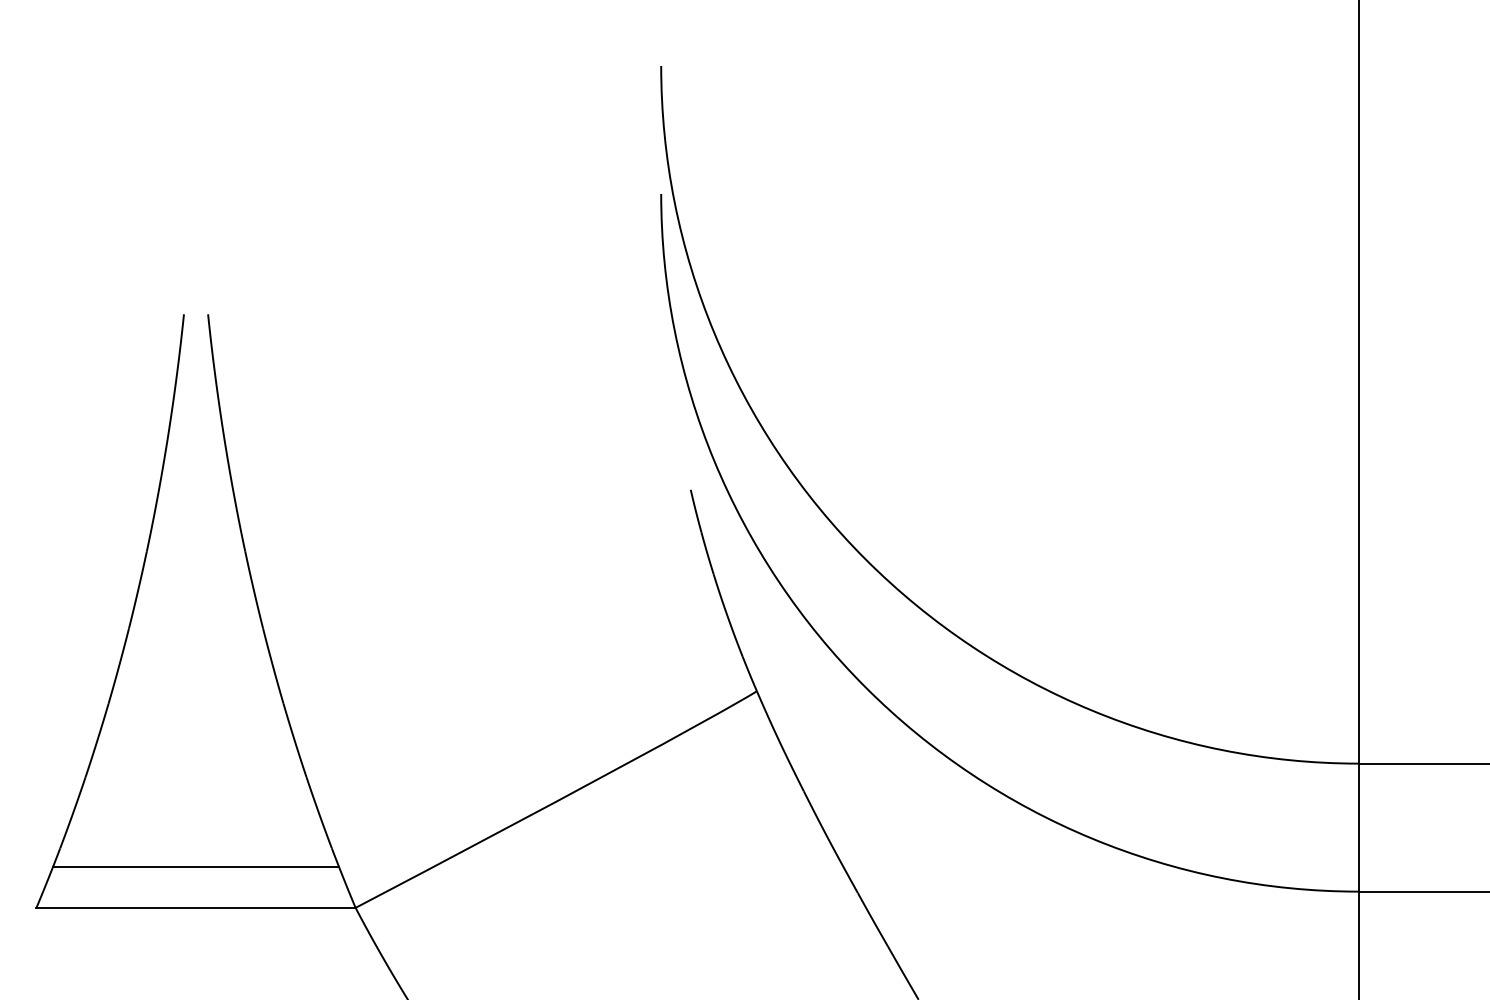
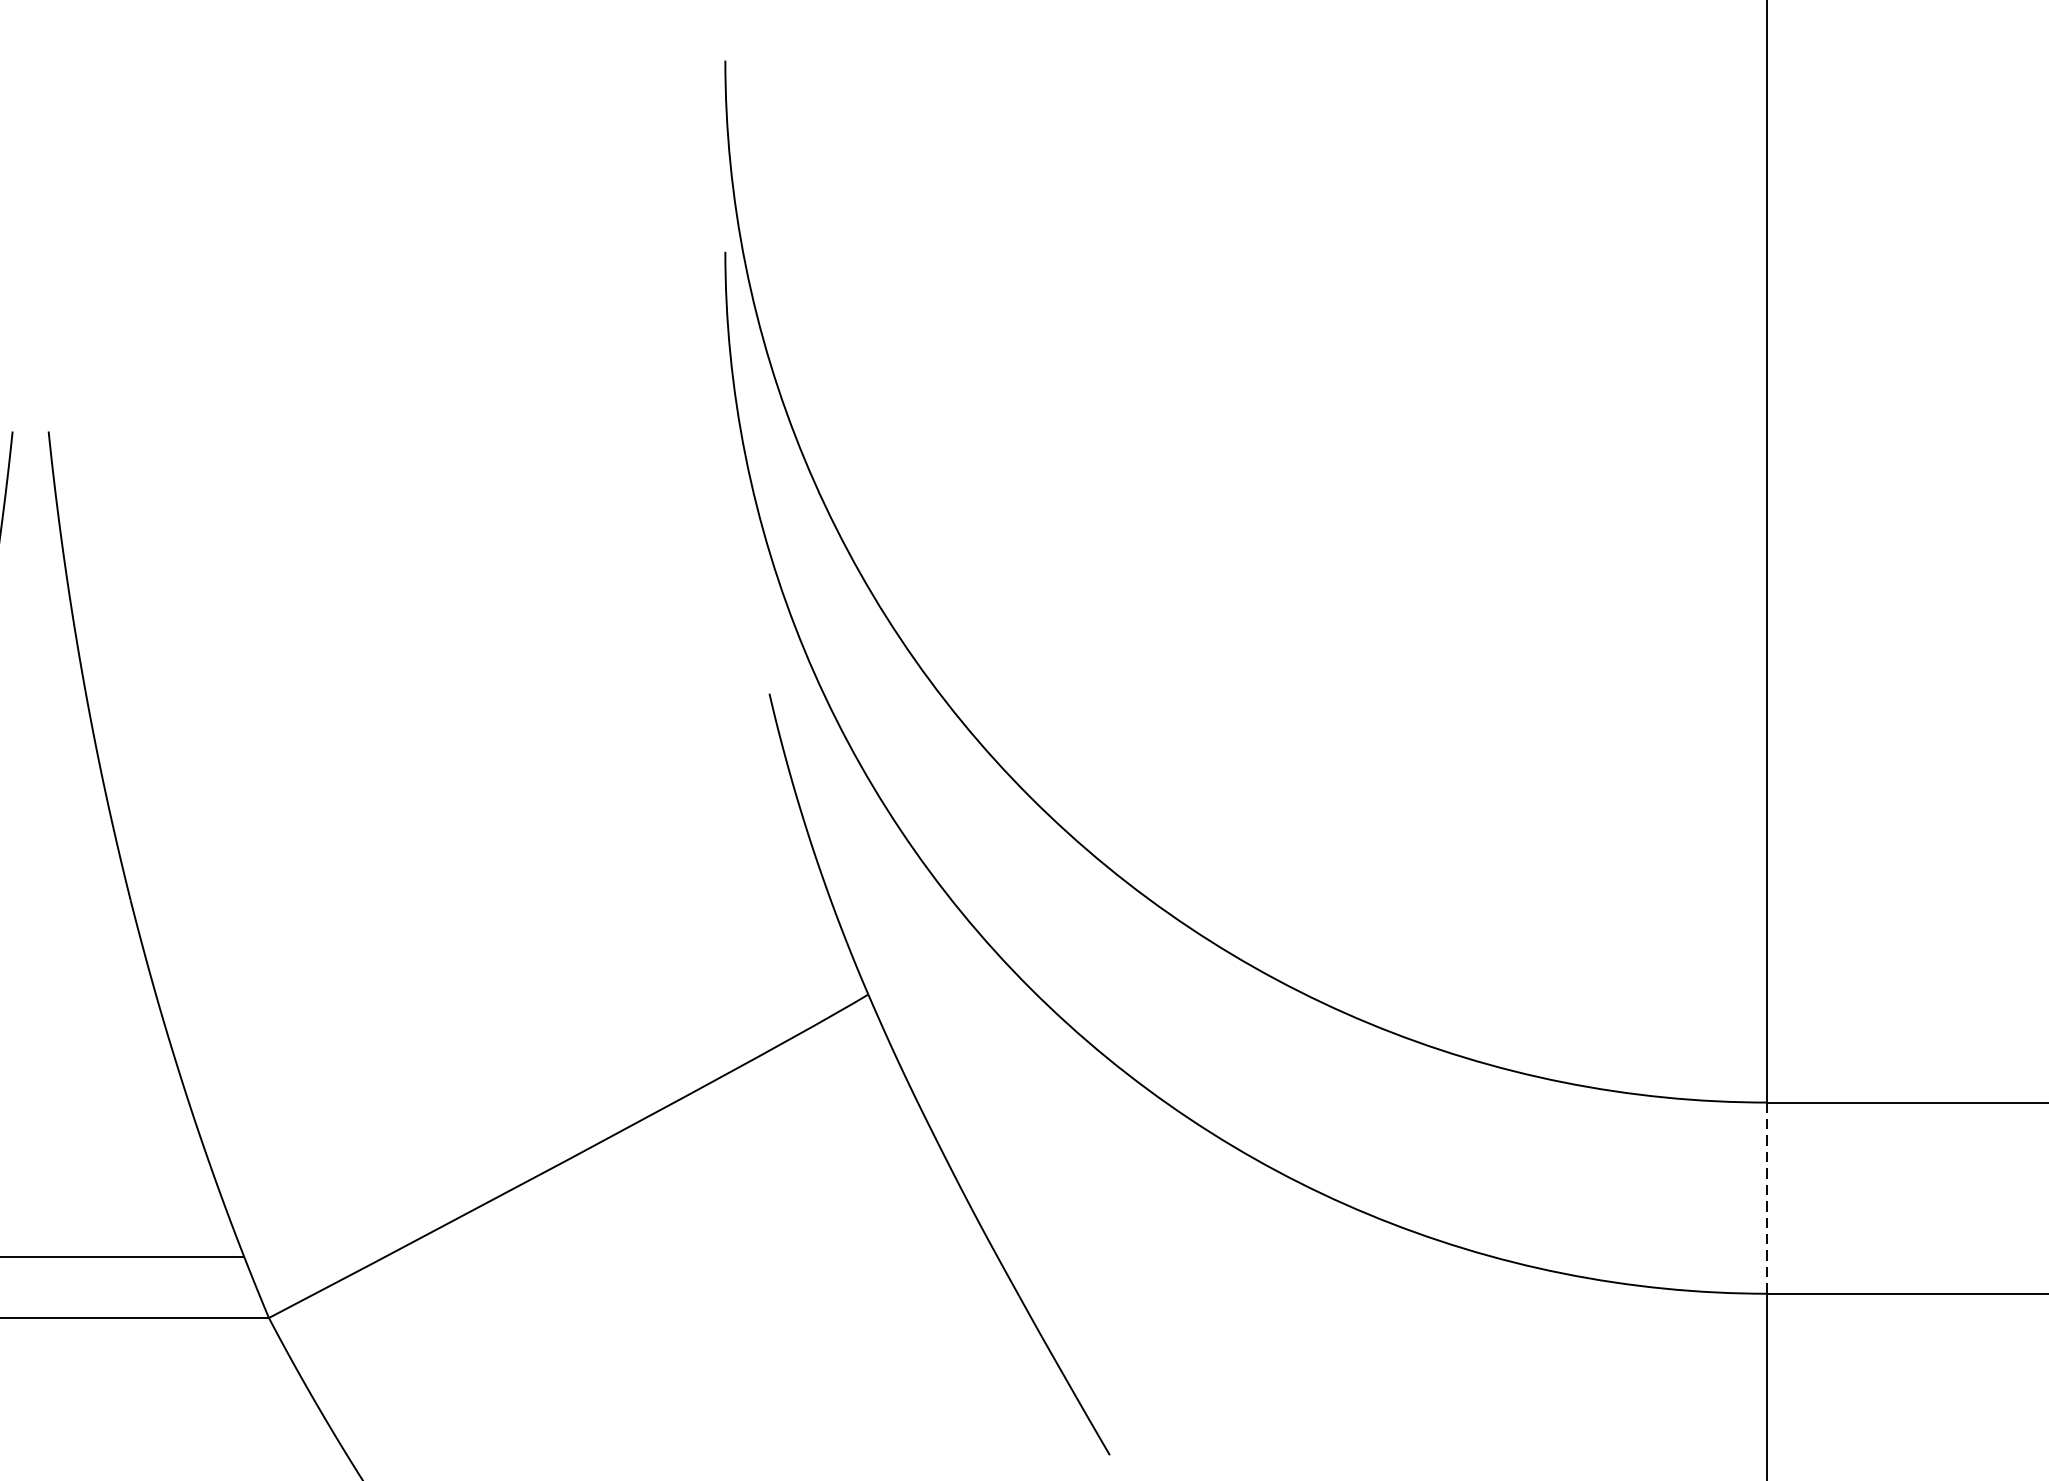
line: (1358, 828) -> (1766, 1199), solid -> dashed

